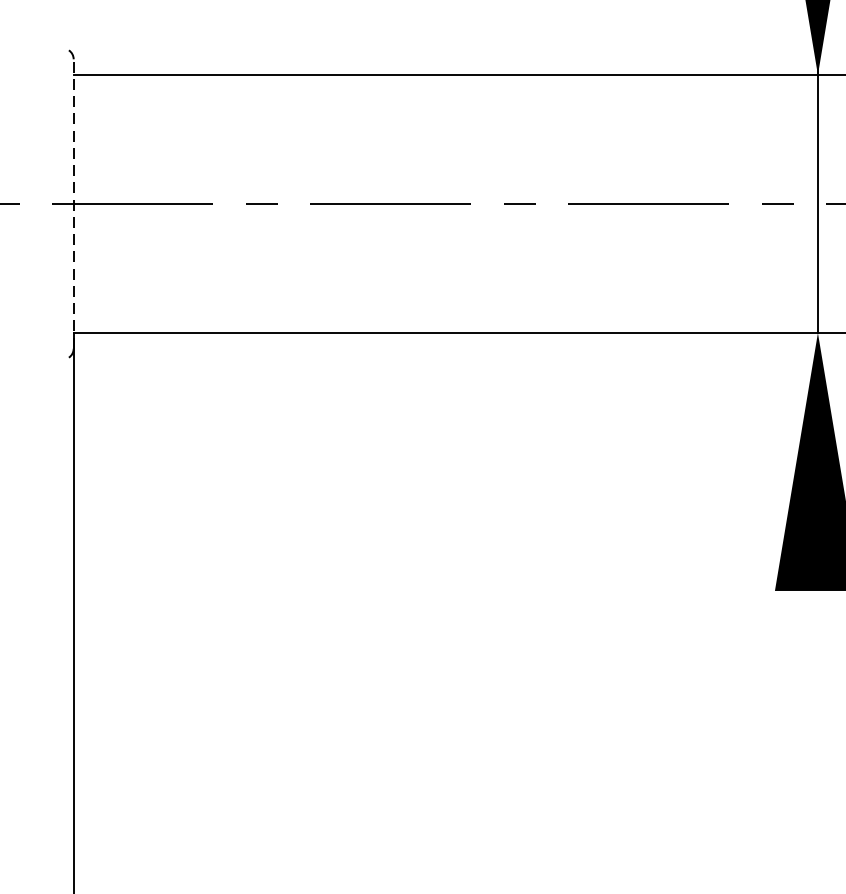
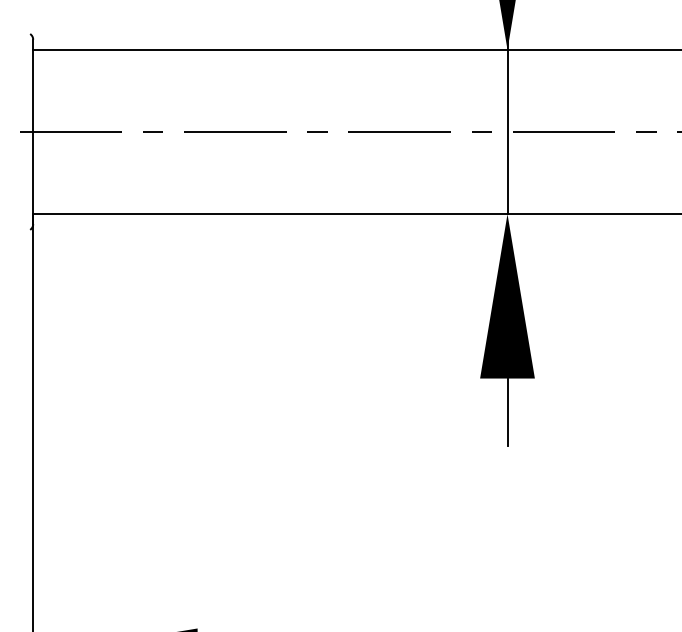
line: (74, 203) -> (33, 131), dashed -> solid
line: (817, 644) -> (507, 412), added

